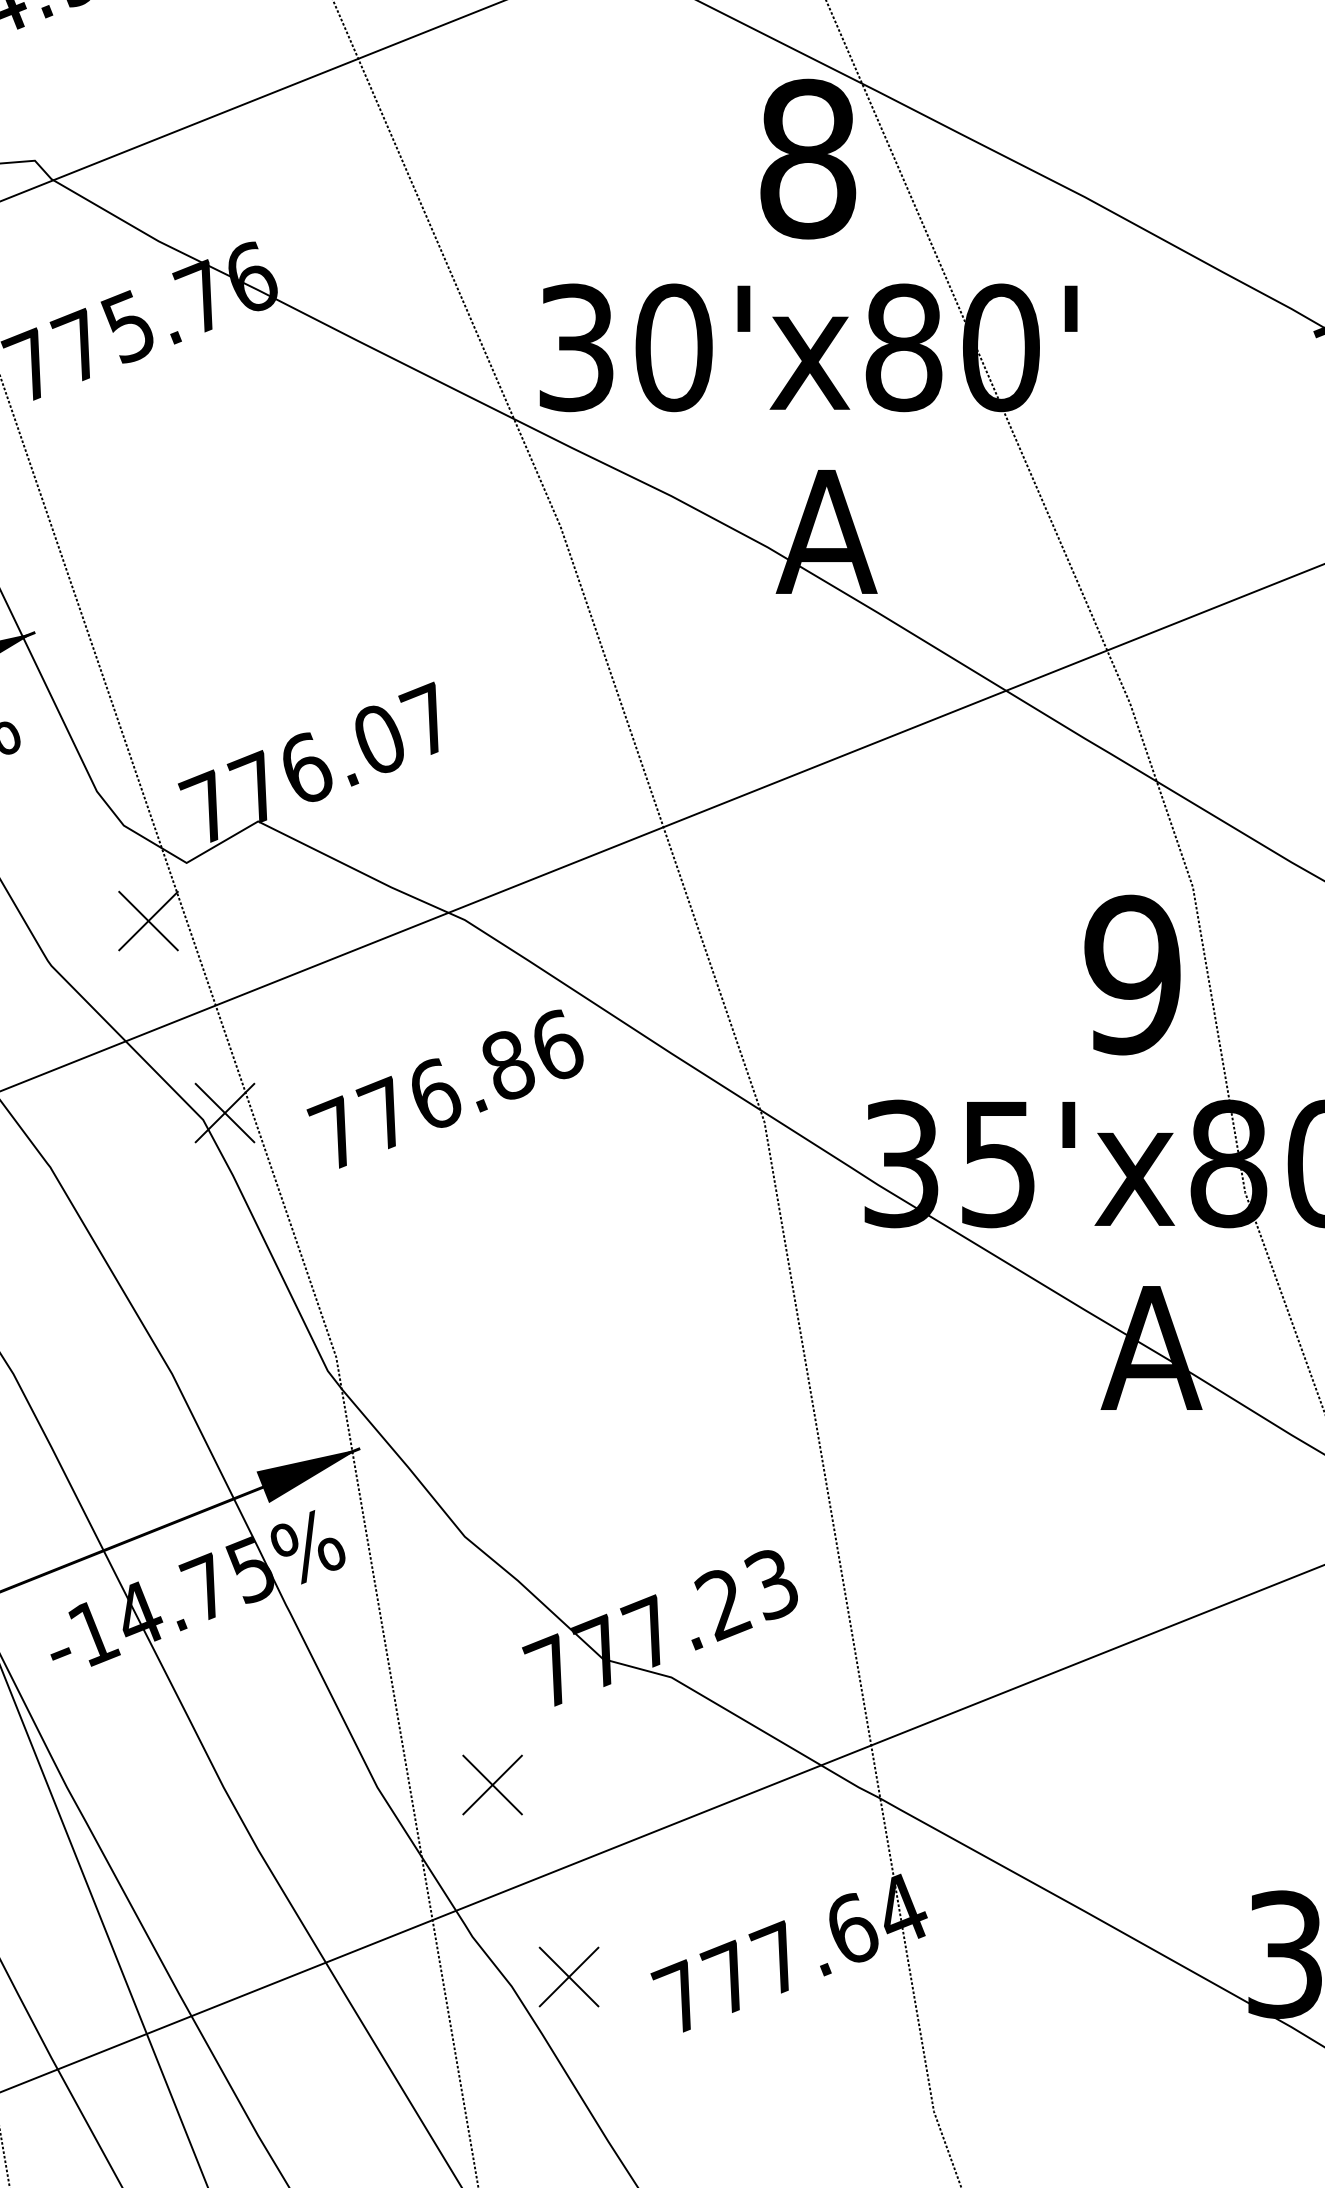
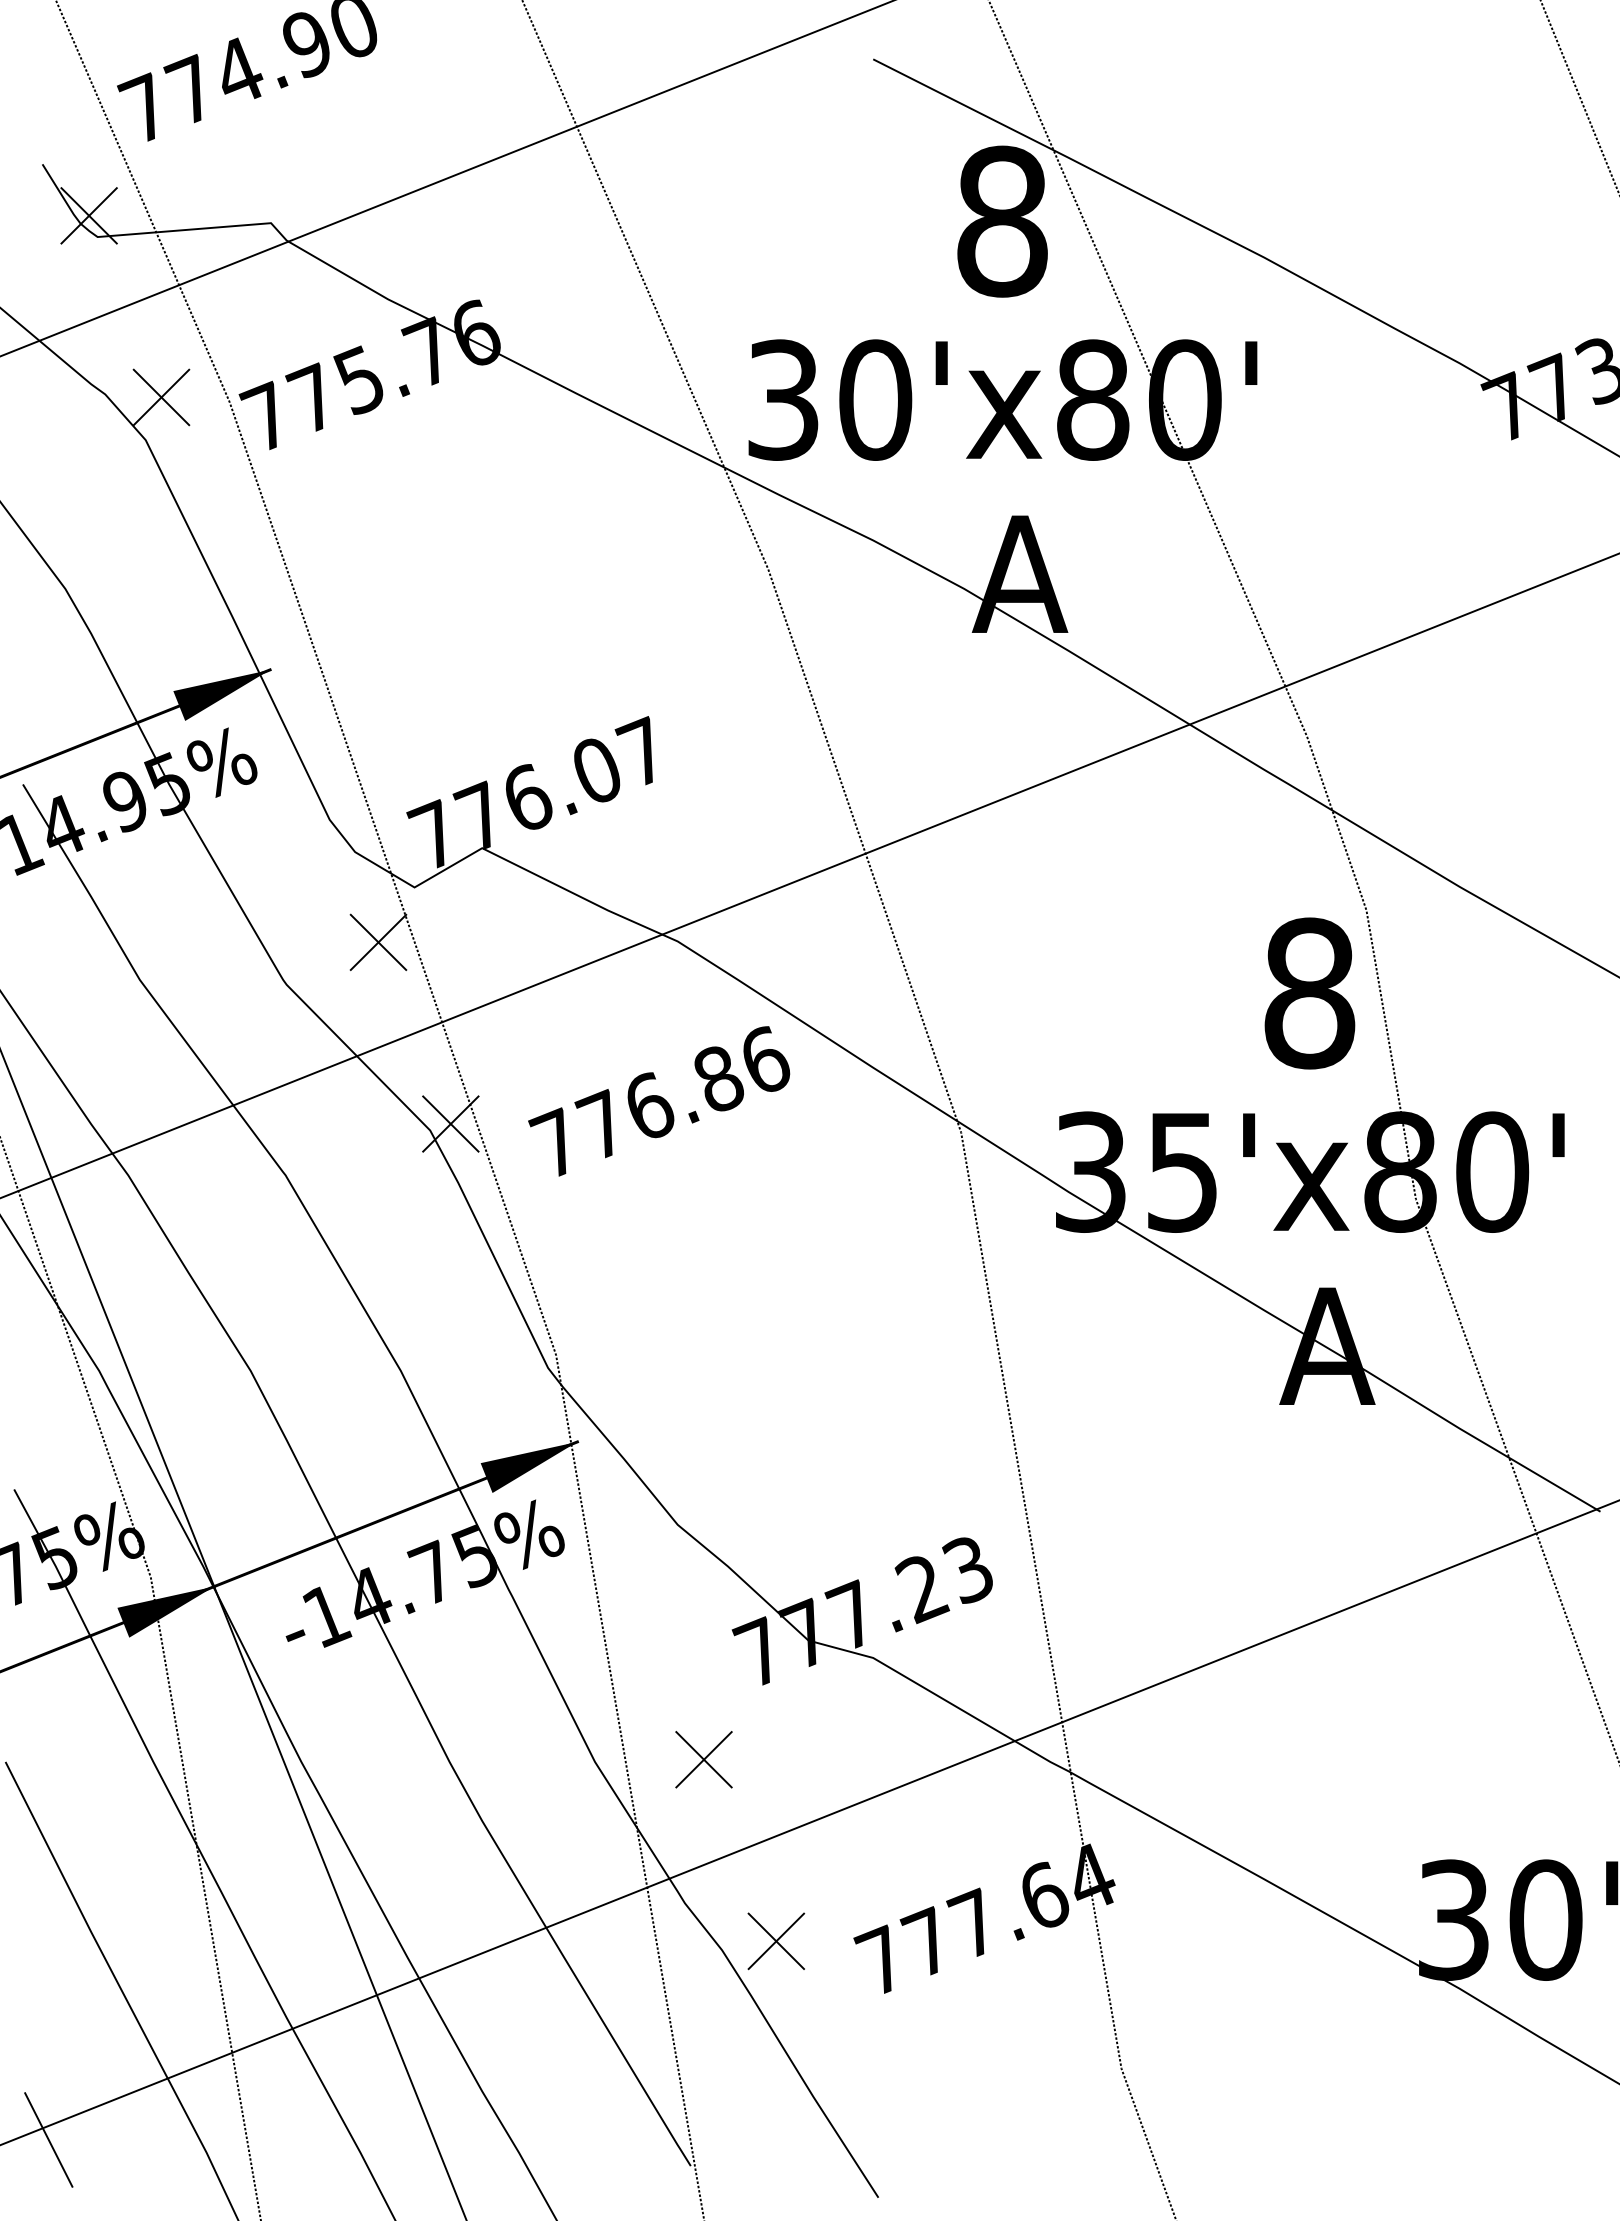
text: (1132, 975) -> (1309, 993), 9 -> 8

